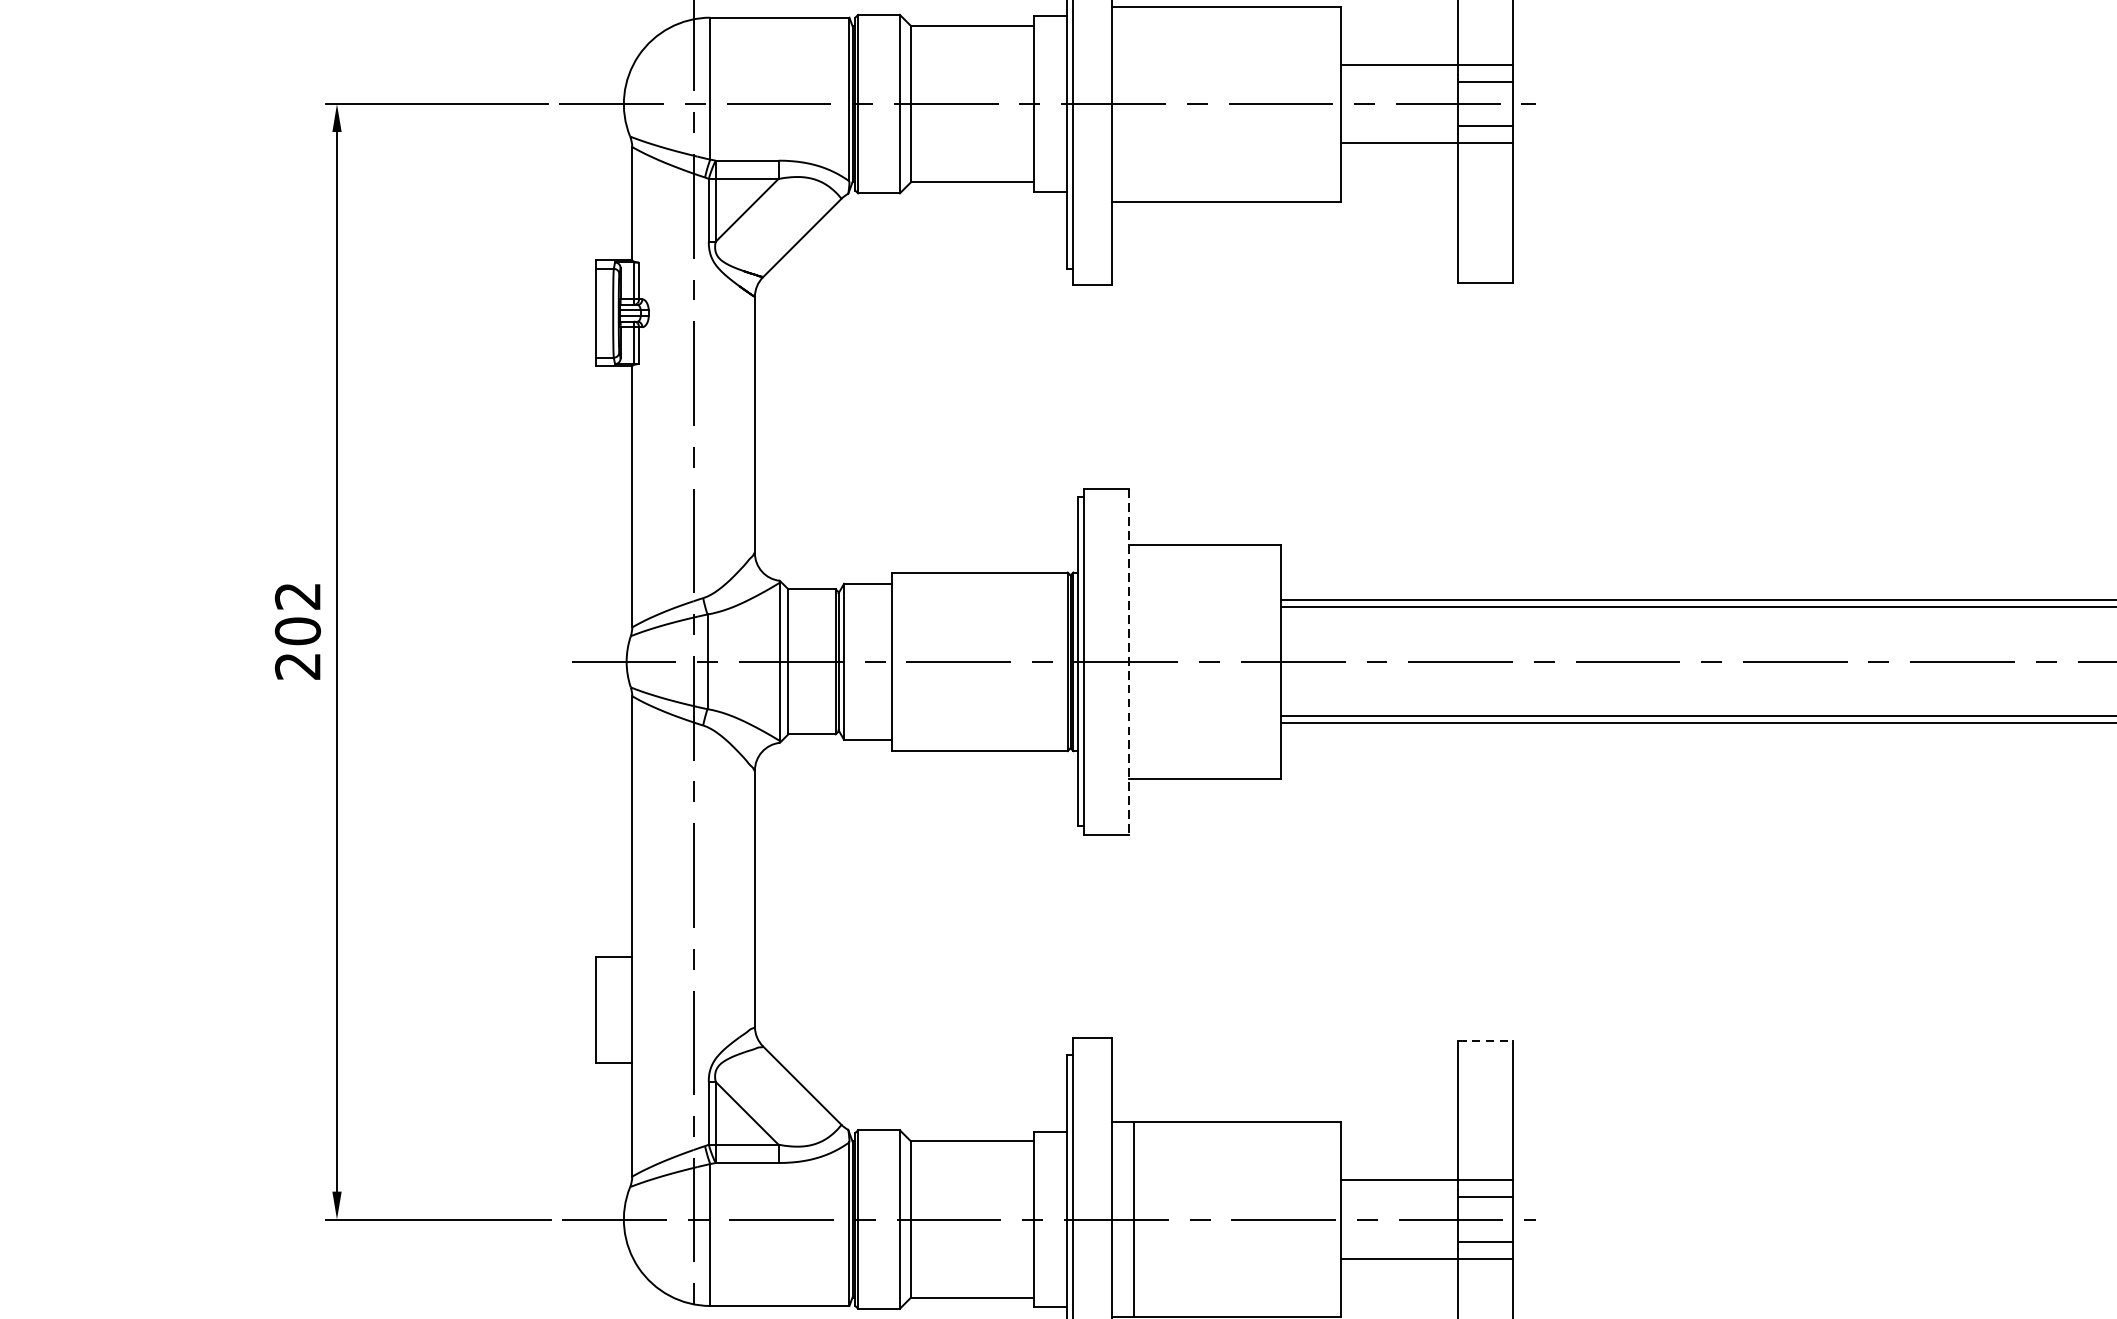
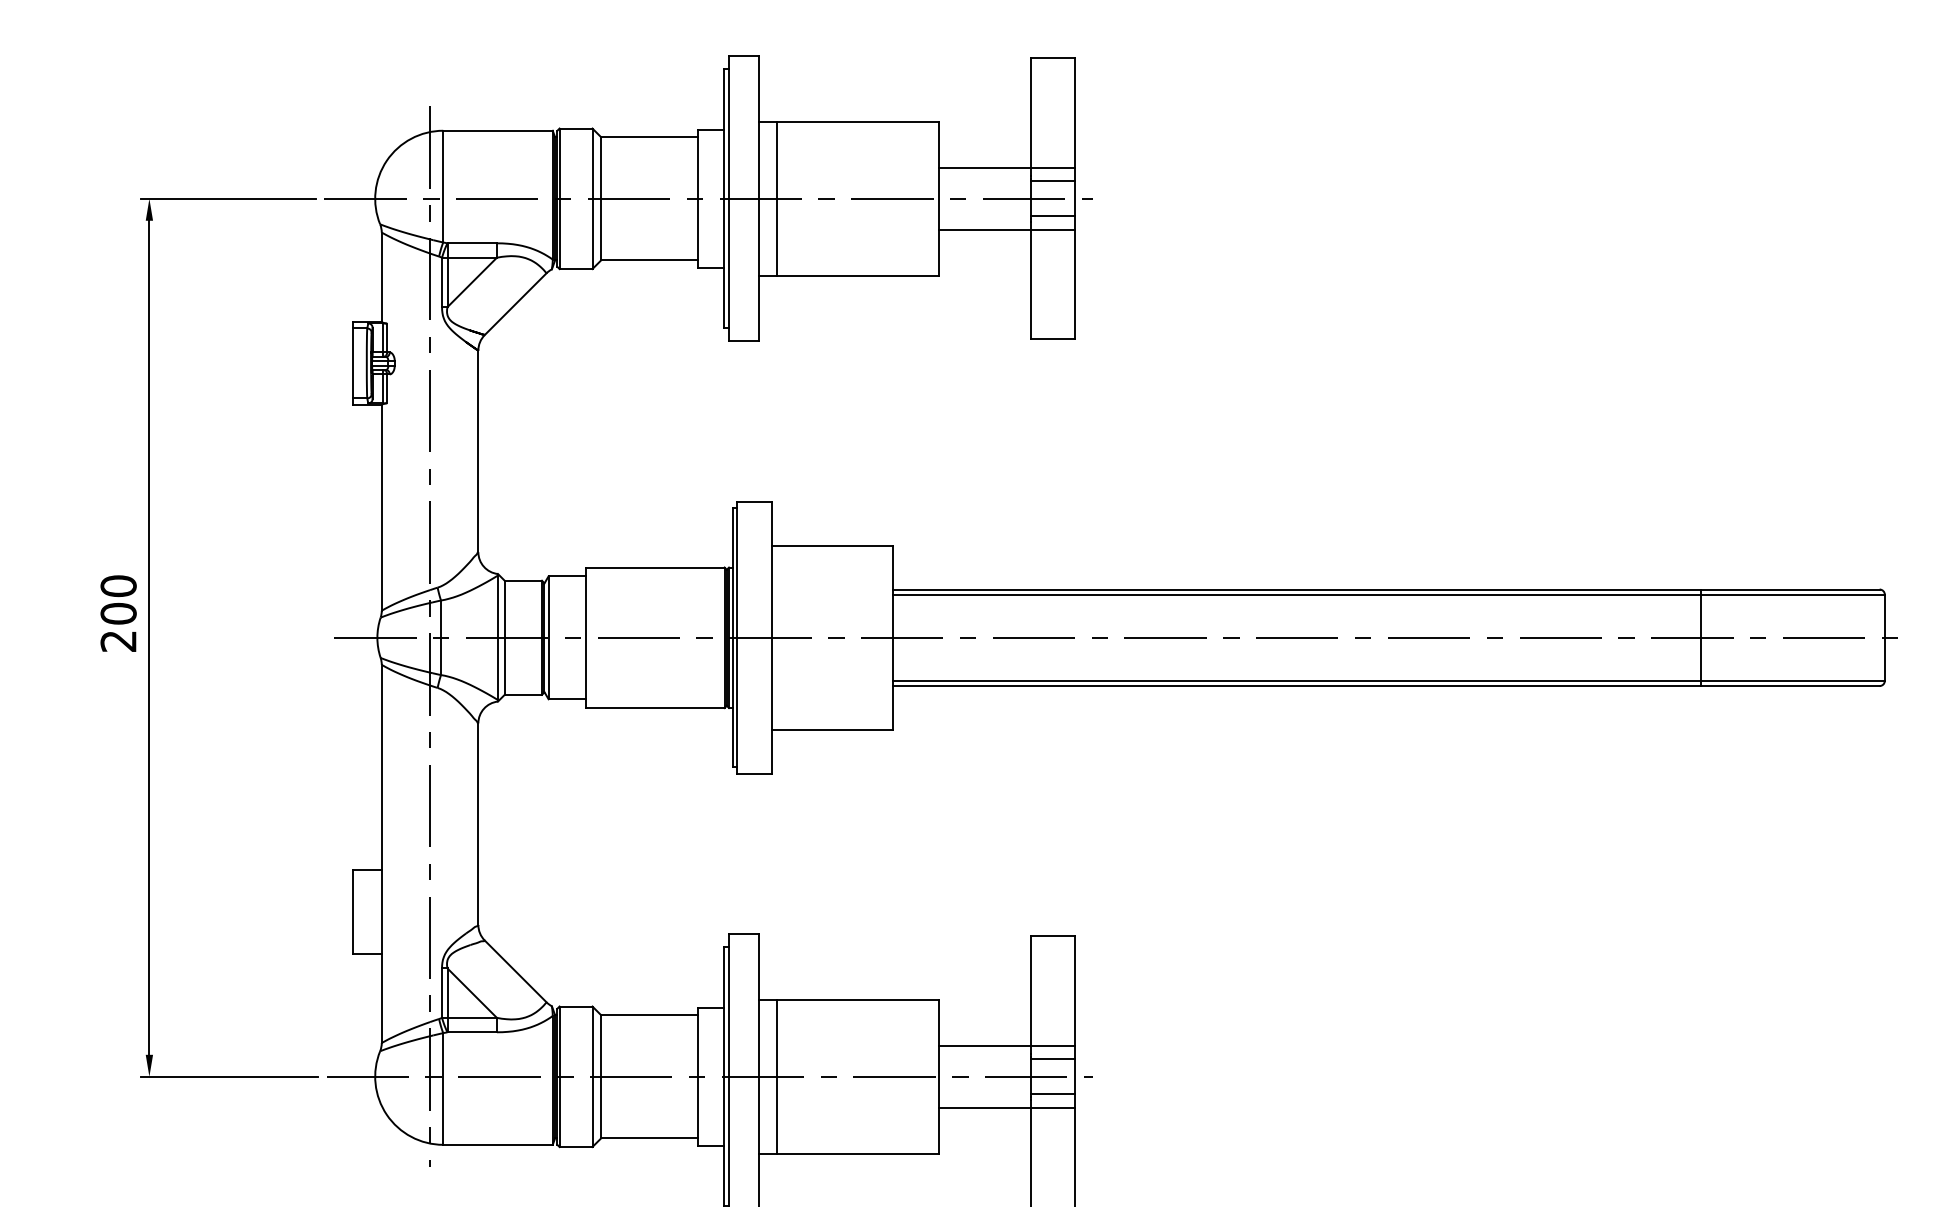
line: (1133, 103) -> (776, 198), added
text: (297, 596) -> (118, 586), 202 -> 200
line: (1128, 662) -> (772, 638), dashed -> solid
line: (1485, 1041) -> (1053, 936), dashed -> solid

